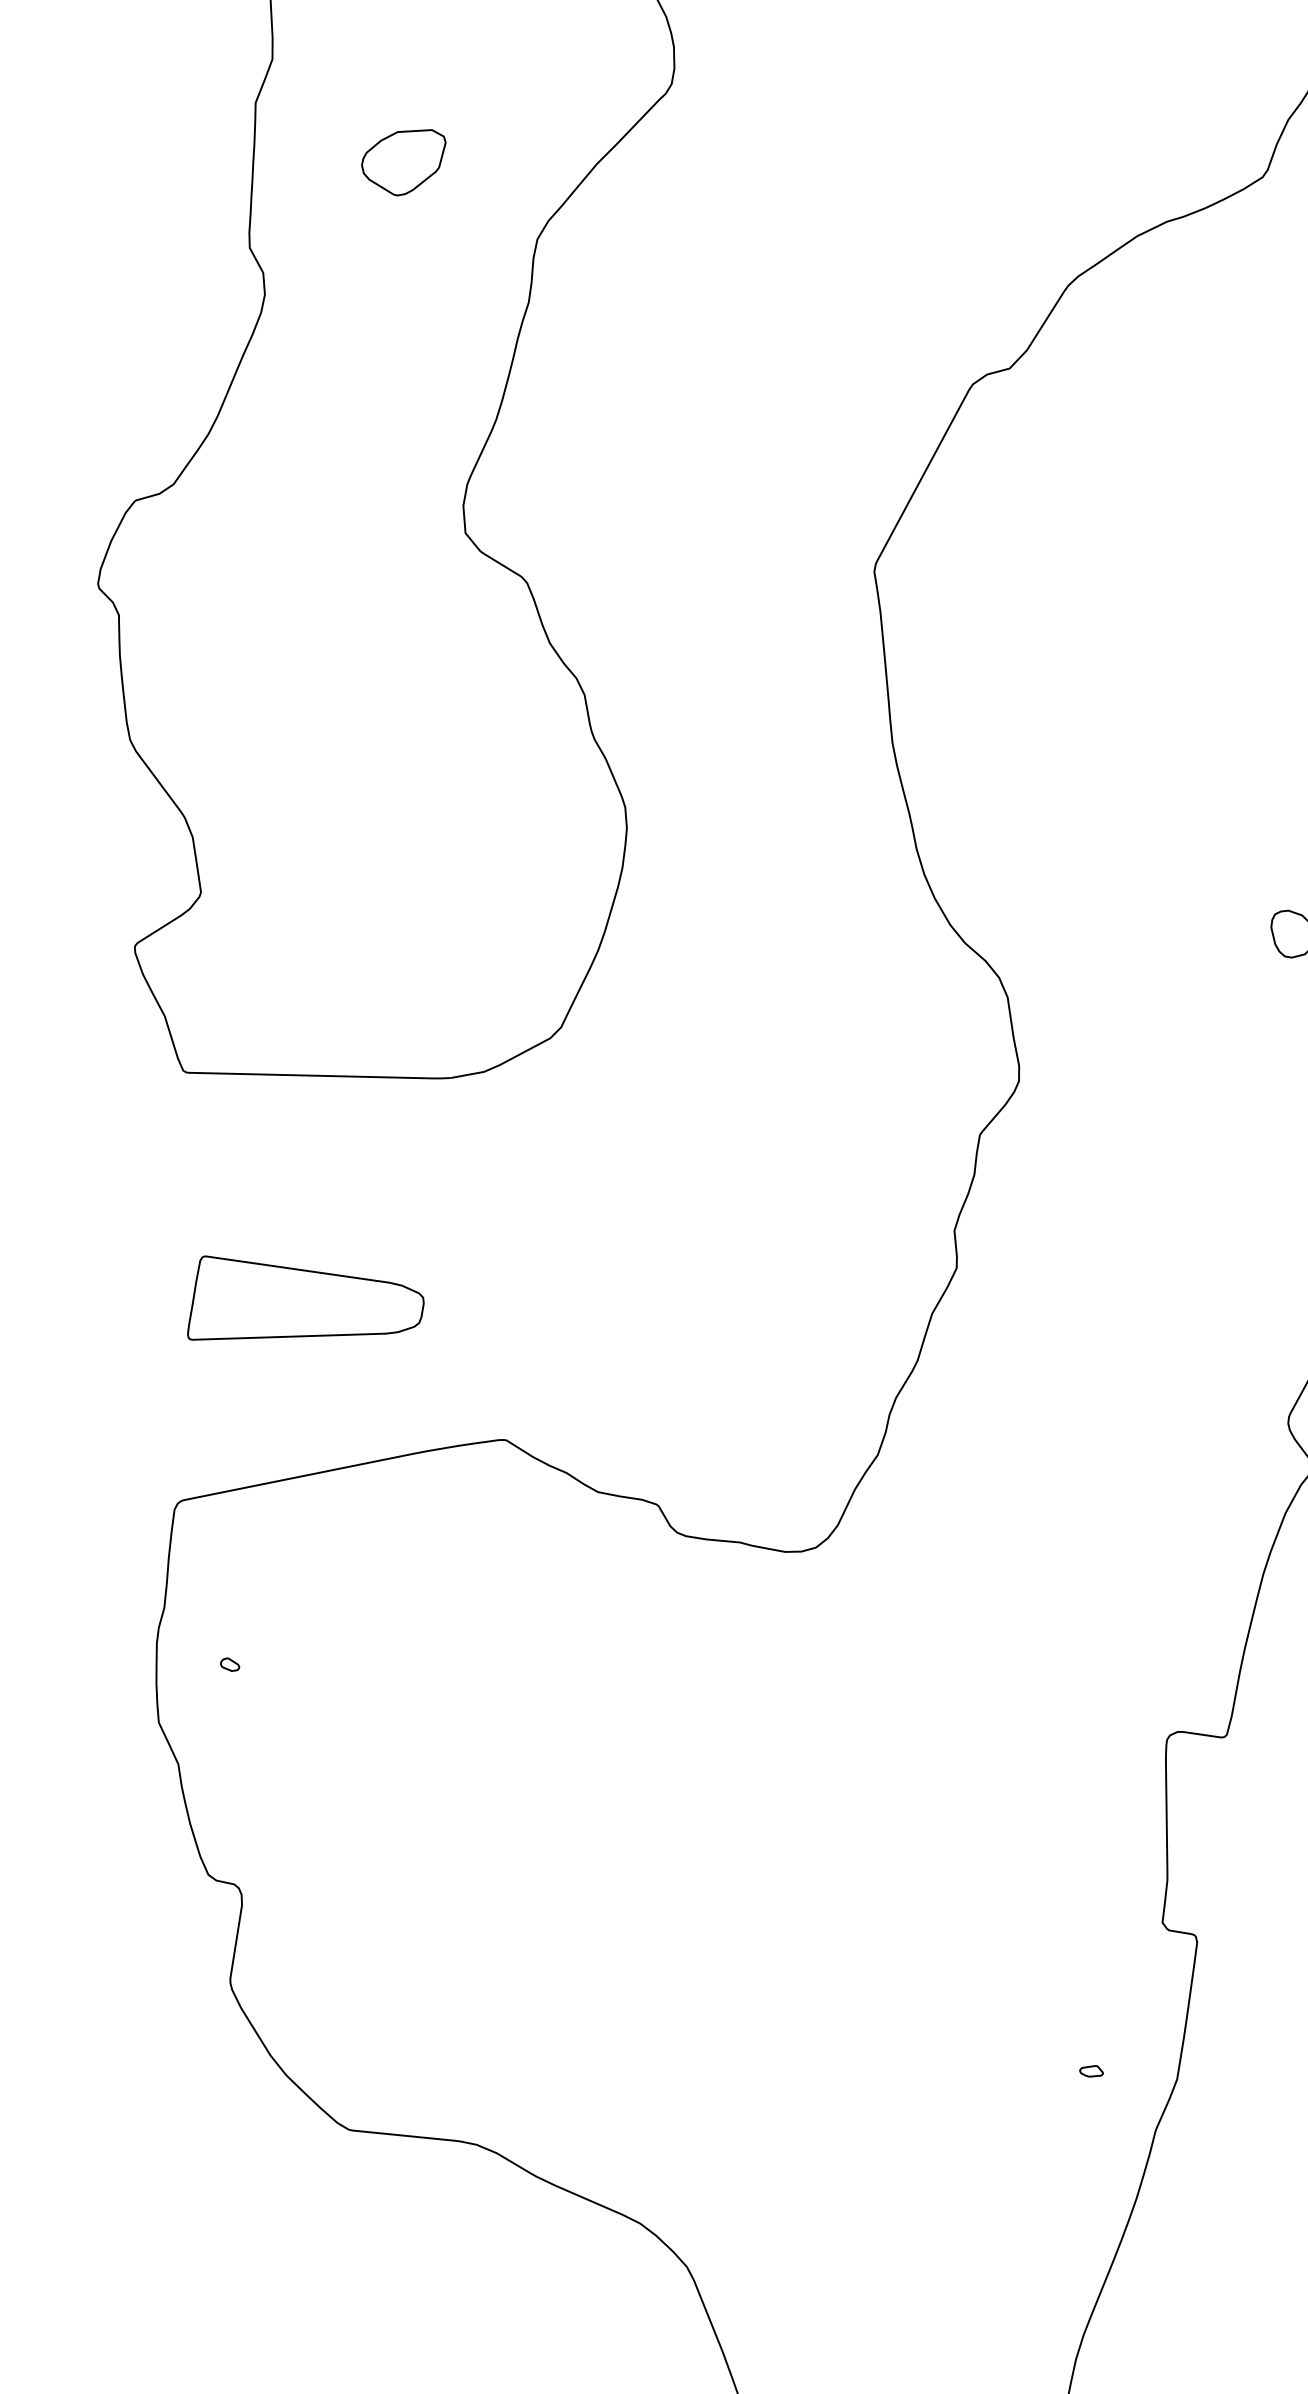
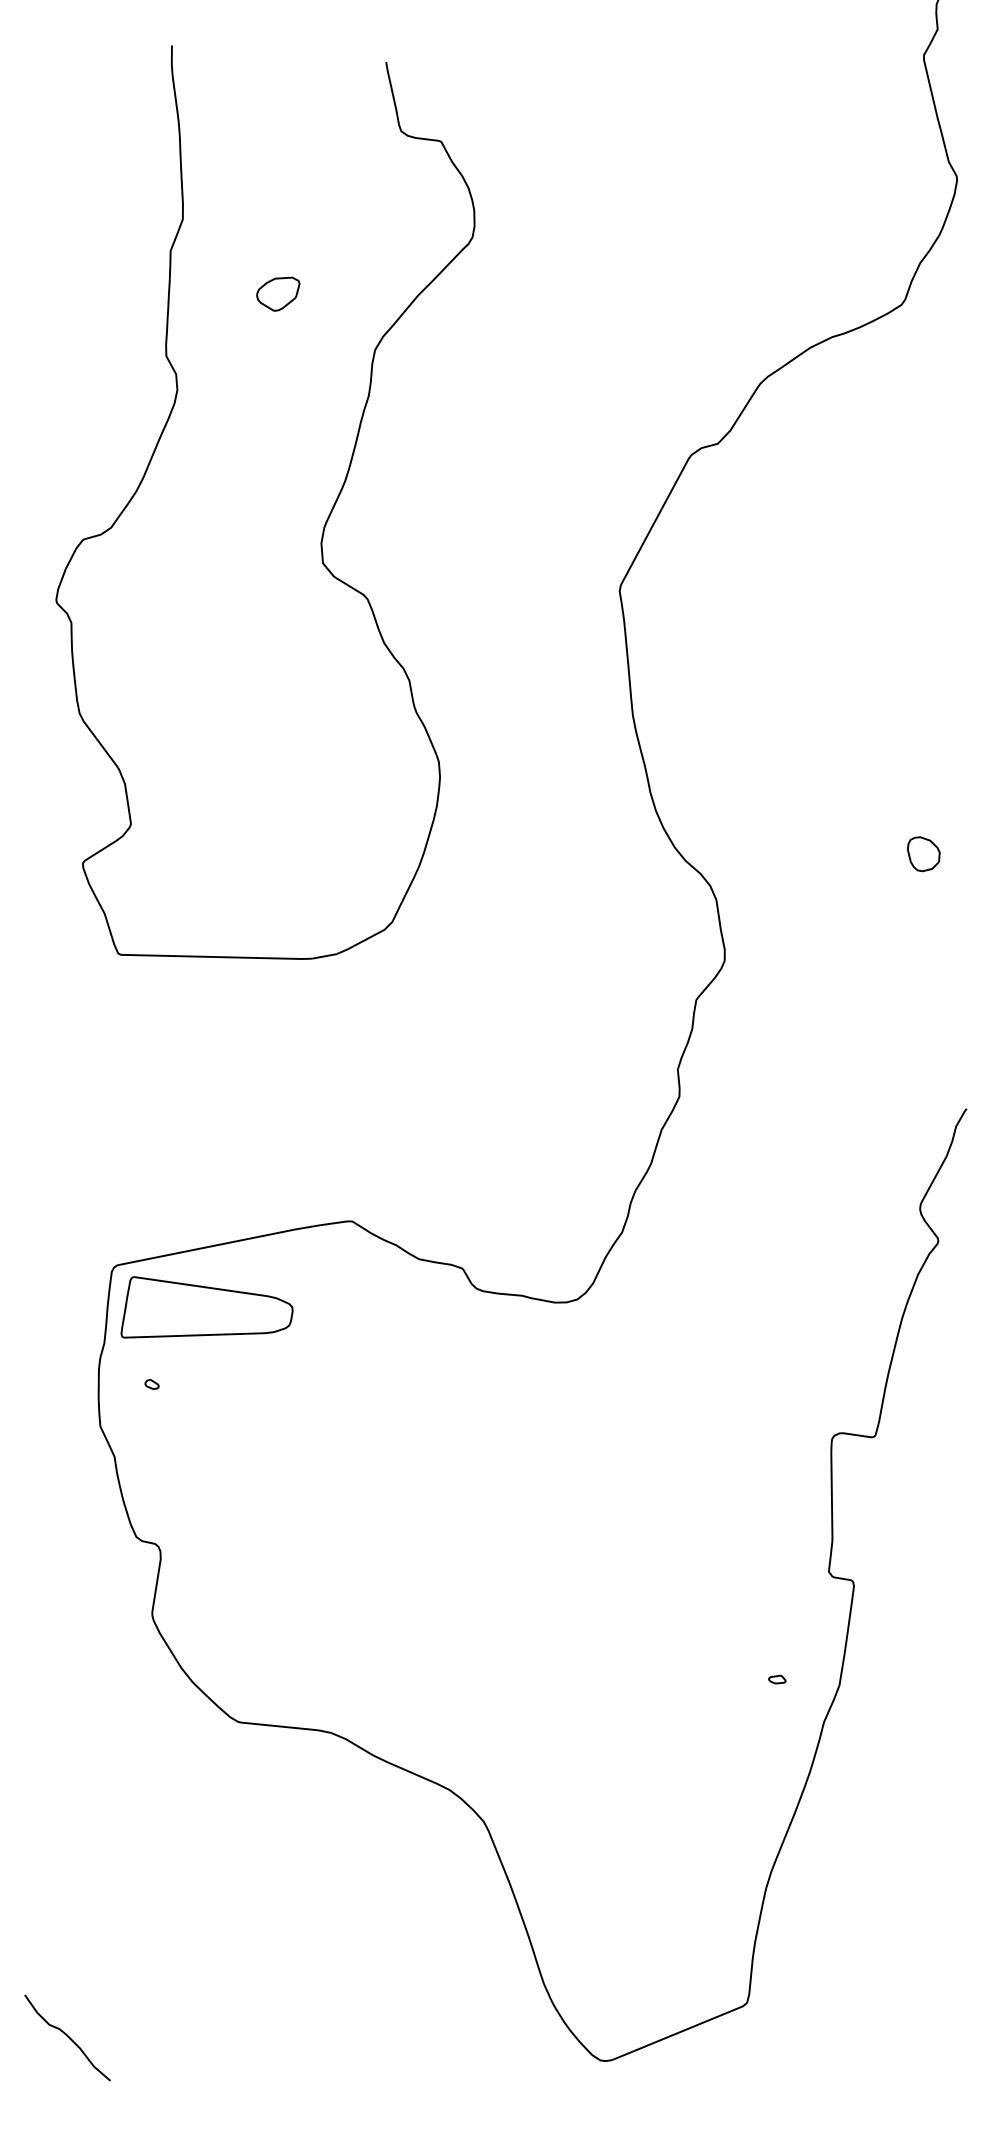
part: (404, 161) -> (278, 293), size x0.7
part: (305, 1298) -> (206, 1307), moved

